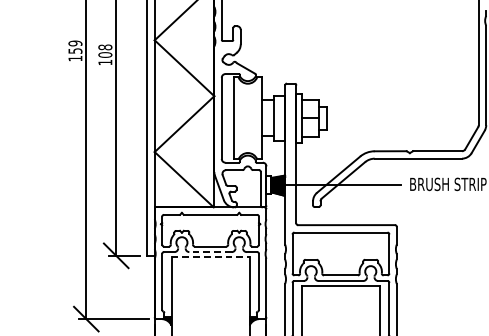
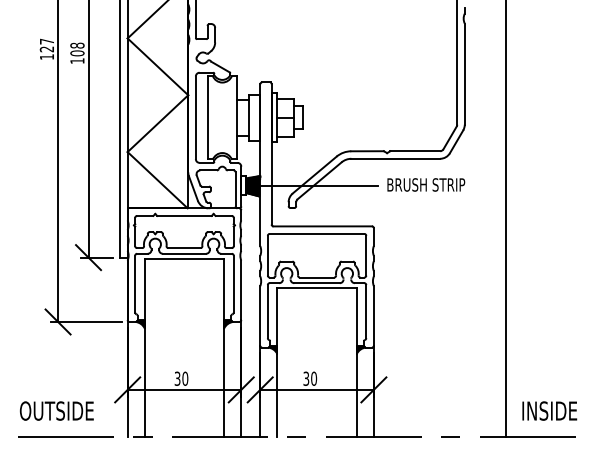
text: (74, 47) -> (46, 45), 159 -> 127
line: (210, 251) -> (184, 253), dashed -> solid
line: (210, 257) -> (184, 259), dashed -> solid

